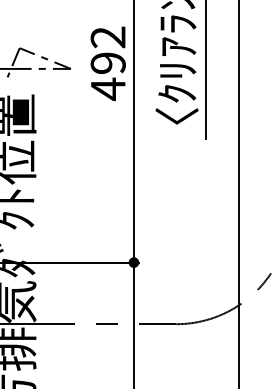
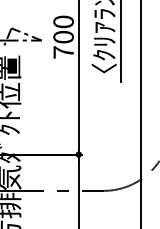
text: (107, 63) -> (63, 37), 492 -> 700

